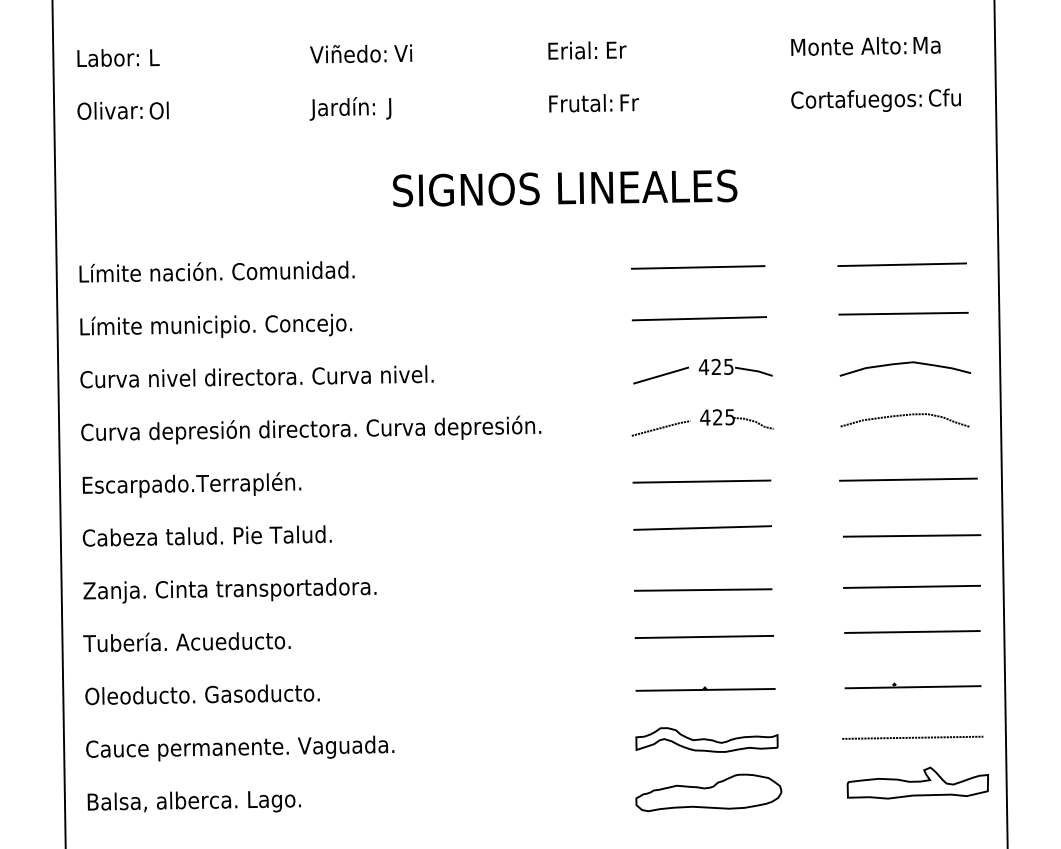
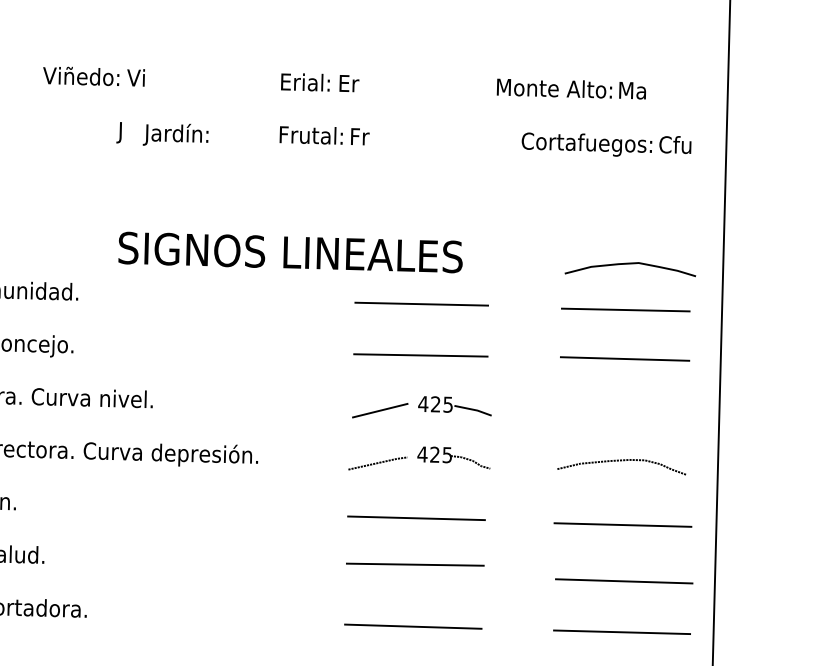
text: (865, 45) -> (571, 88), moved
text: (341, 108) -> (174, 134), moved
text: (565, 188) -> (291, 252), moved
curve: (903, 364) -> (628, 264), moved

